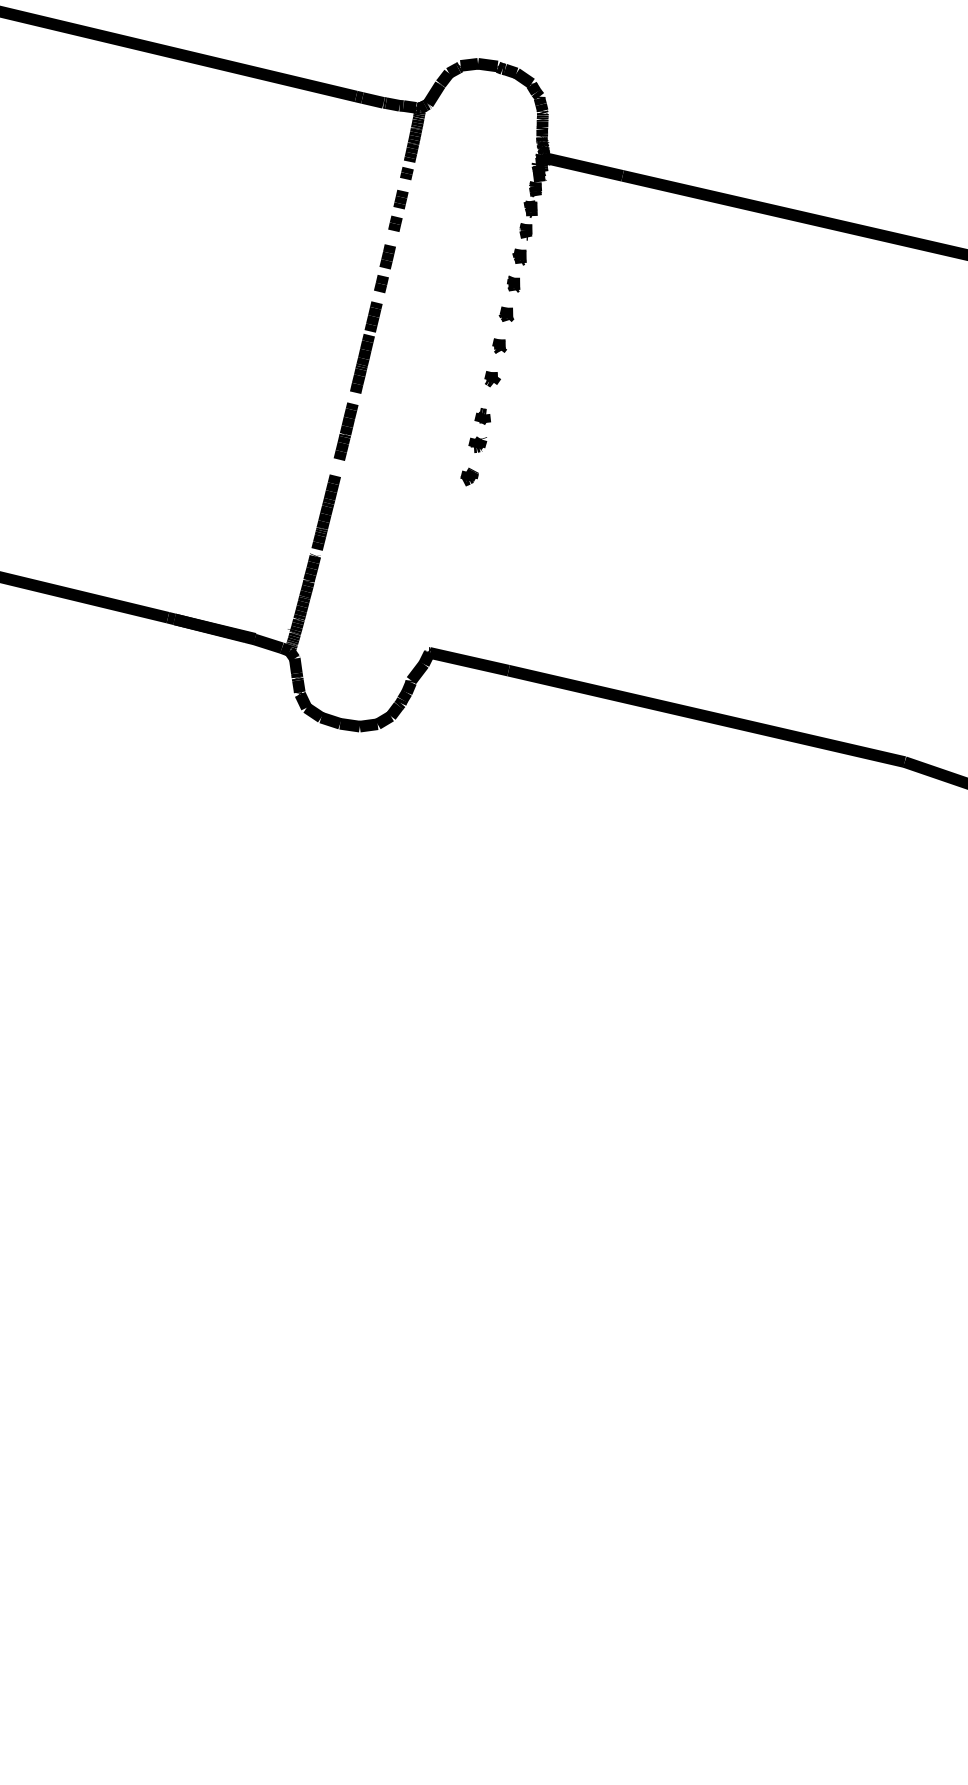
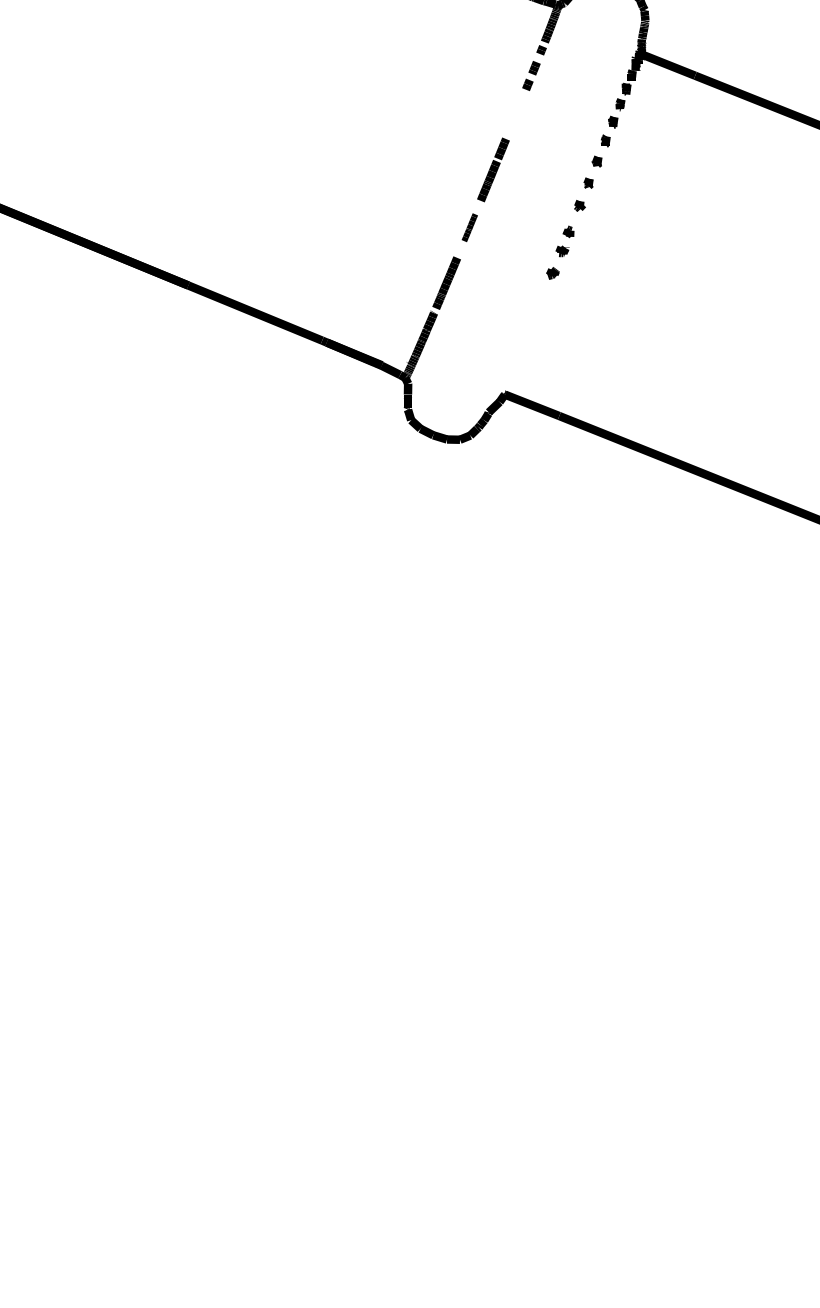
part: (384, 268) -> (515, 115), removed
part: (345, 431) -> (469, 227), size x0.7

